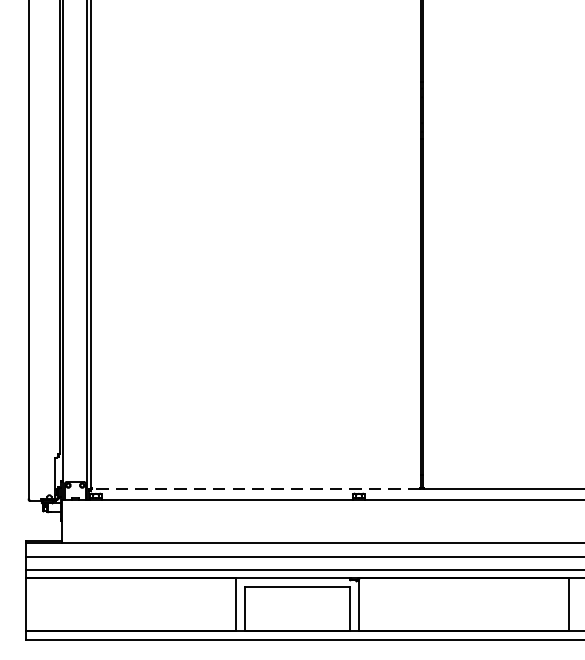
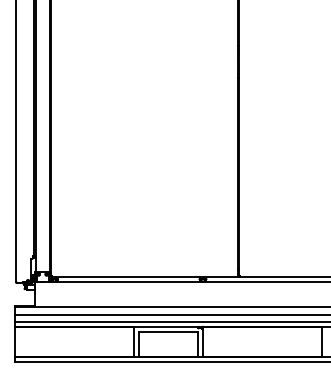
line: (255, 489) -> (144, 276), dashed -> solid

